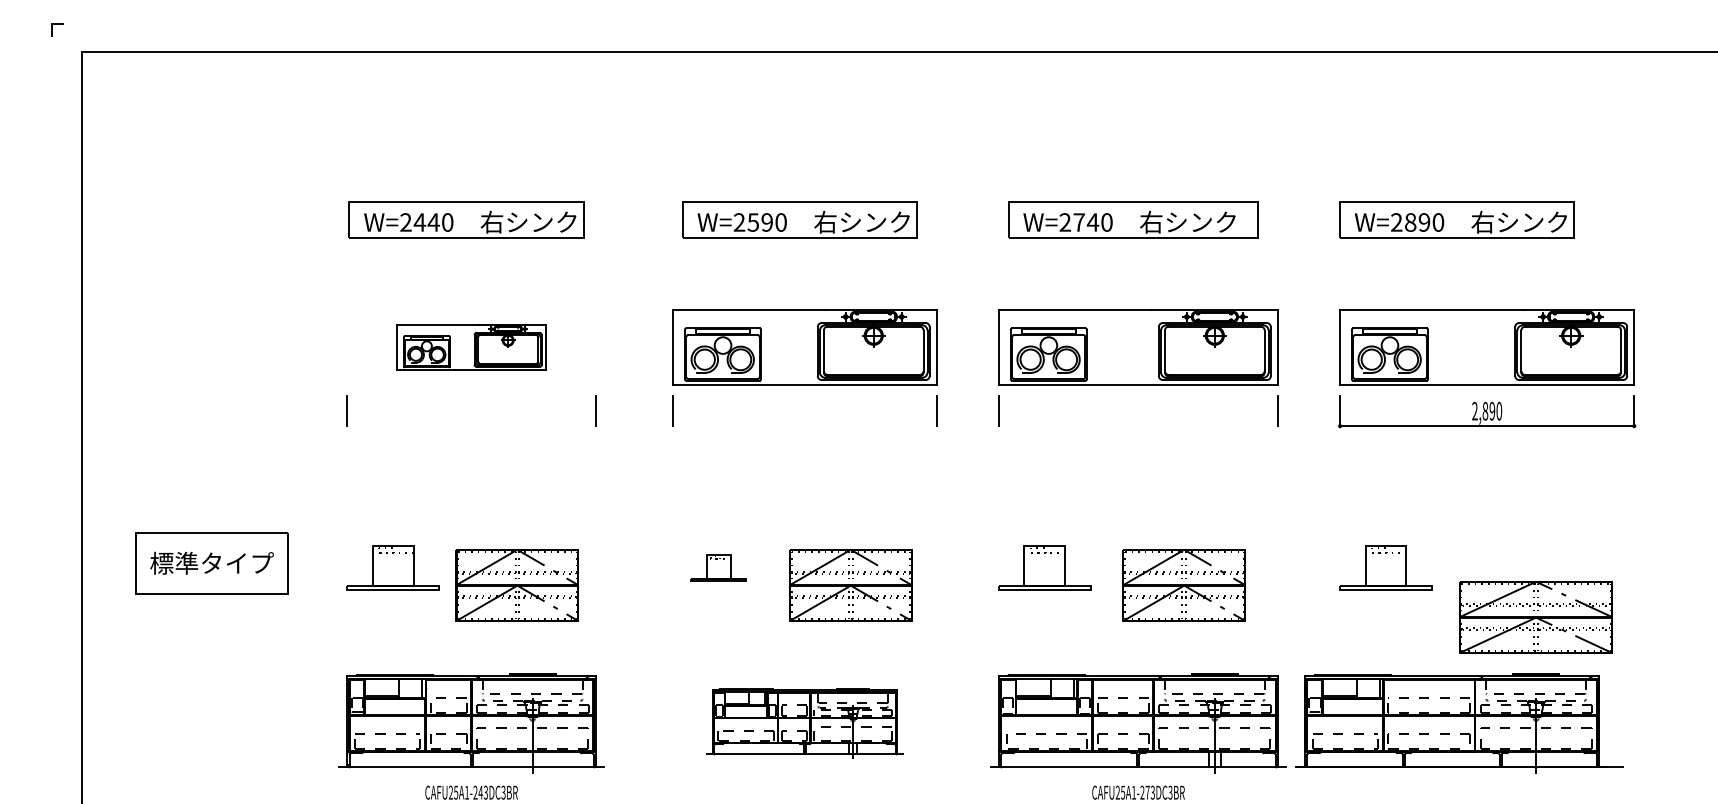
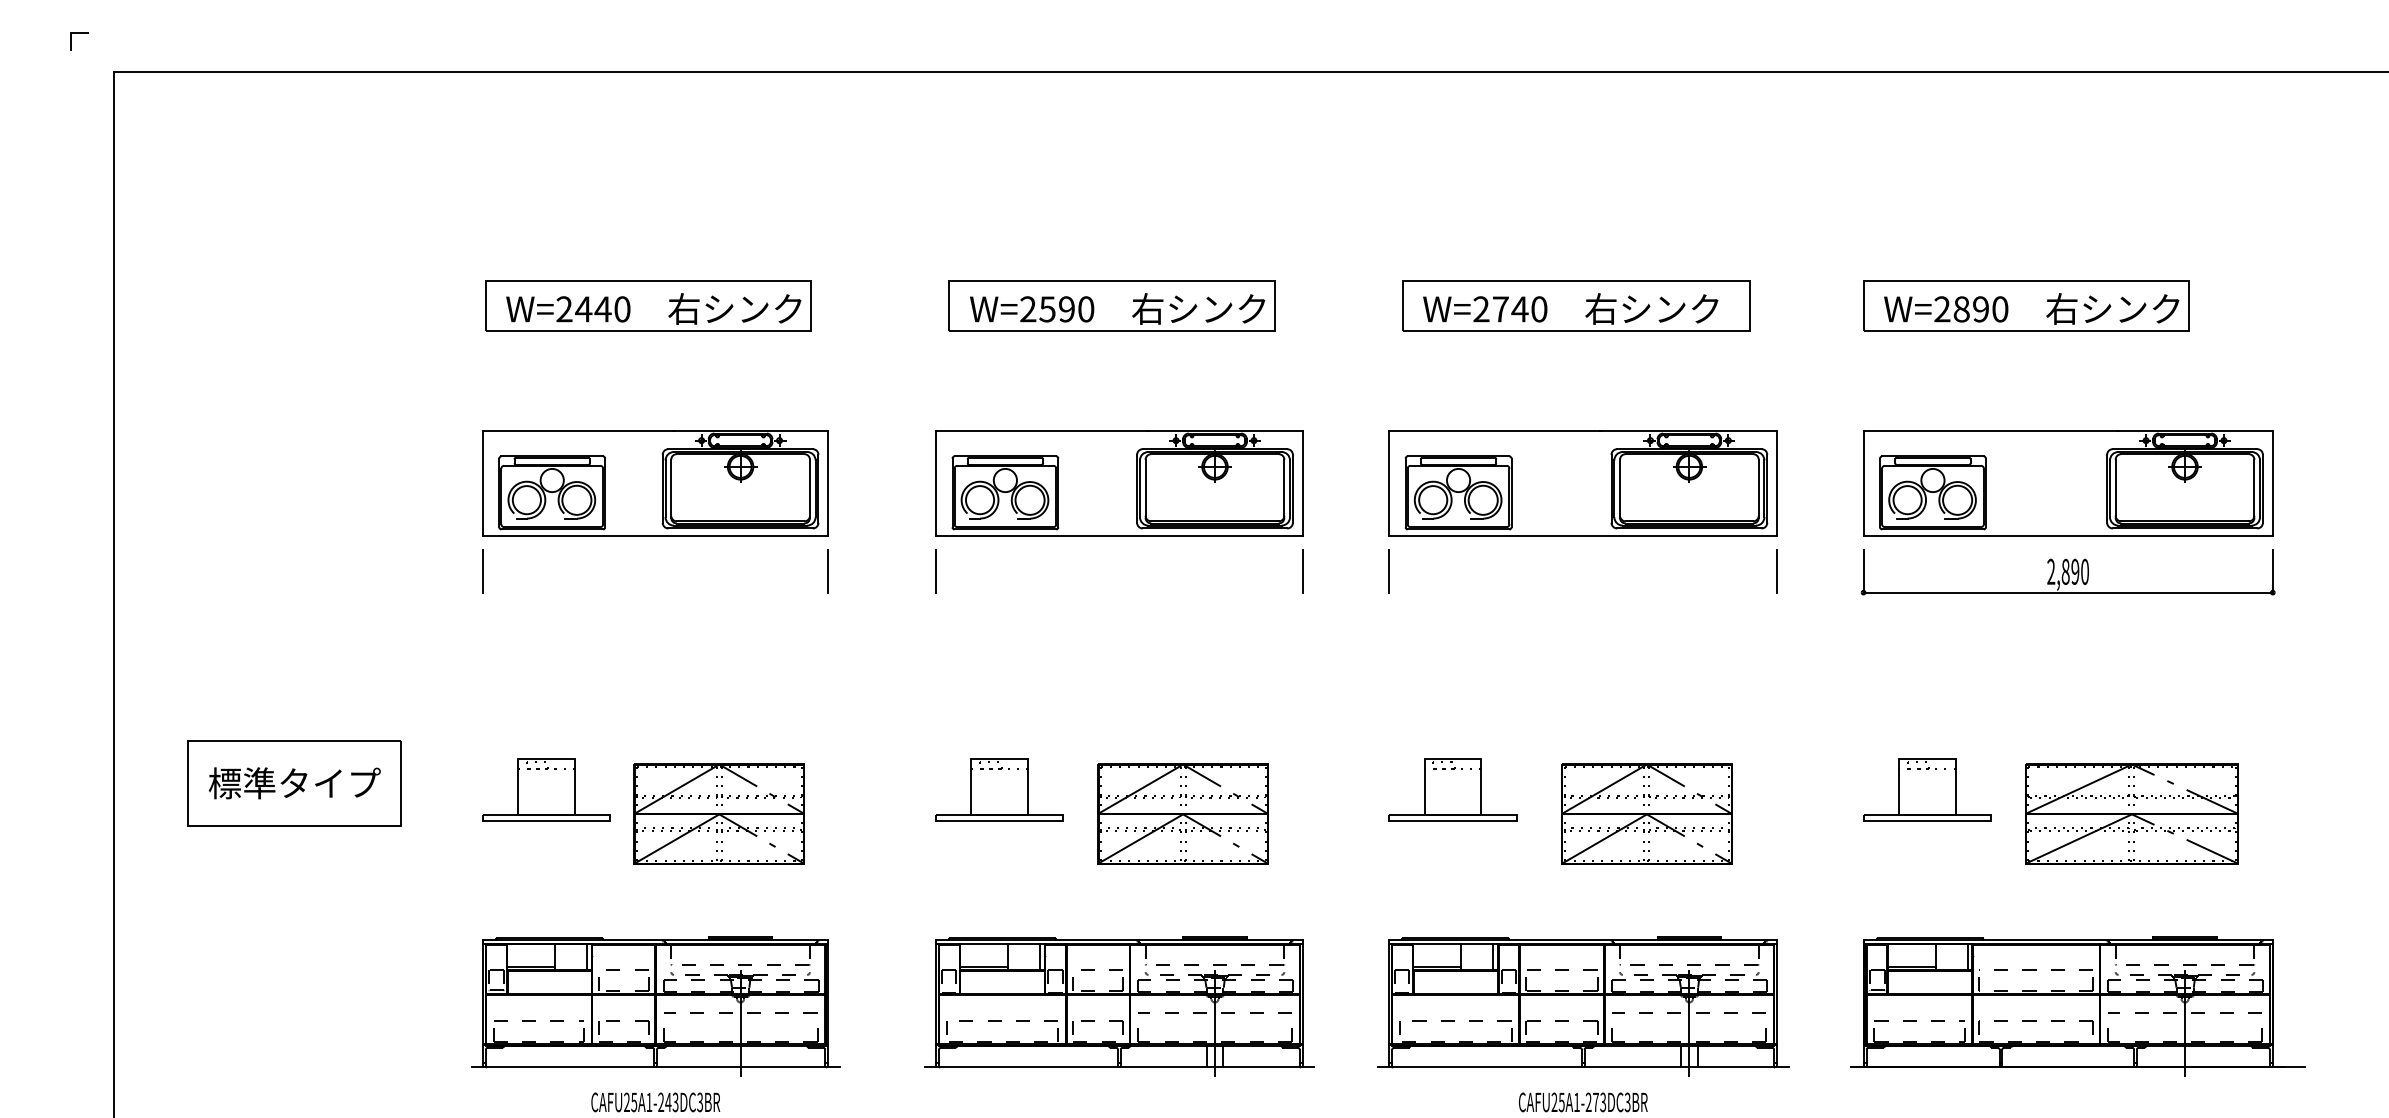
part: (471, 347) -> (655, 483), size x1.67
part: (718, 567) -> (999, 789), size x1.67
part: (1535, 617) -> (2131, 814), moved
part: (804, 723) -> (1118, 1006), size x1.43
part: (1459, 723) -> (2078, 1006), moved

